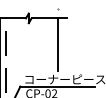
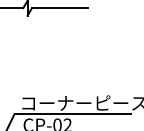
line: (57, 44) -> (72, 48), removed

